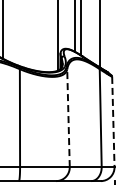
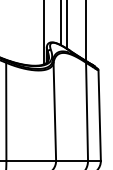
line: (68, 118) -> (54, 112), dashed -> solid
line: (113, 122) -> (99, 116), dashed -> solid

